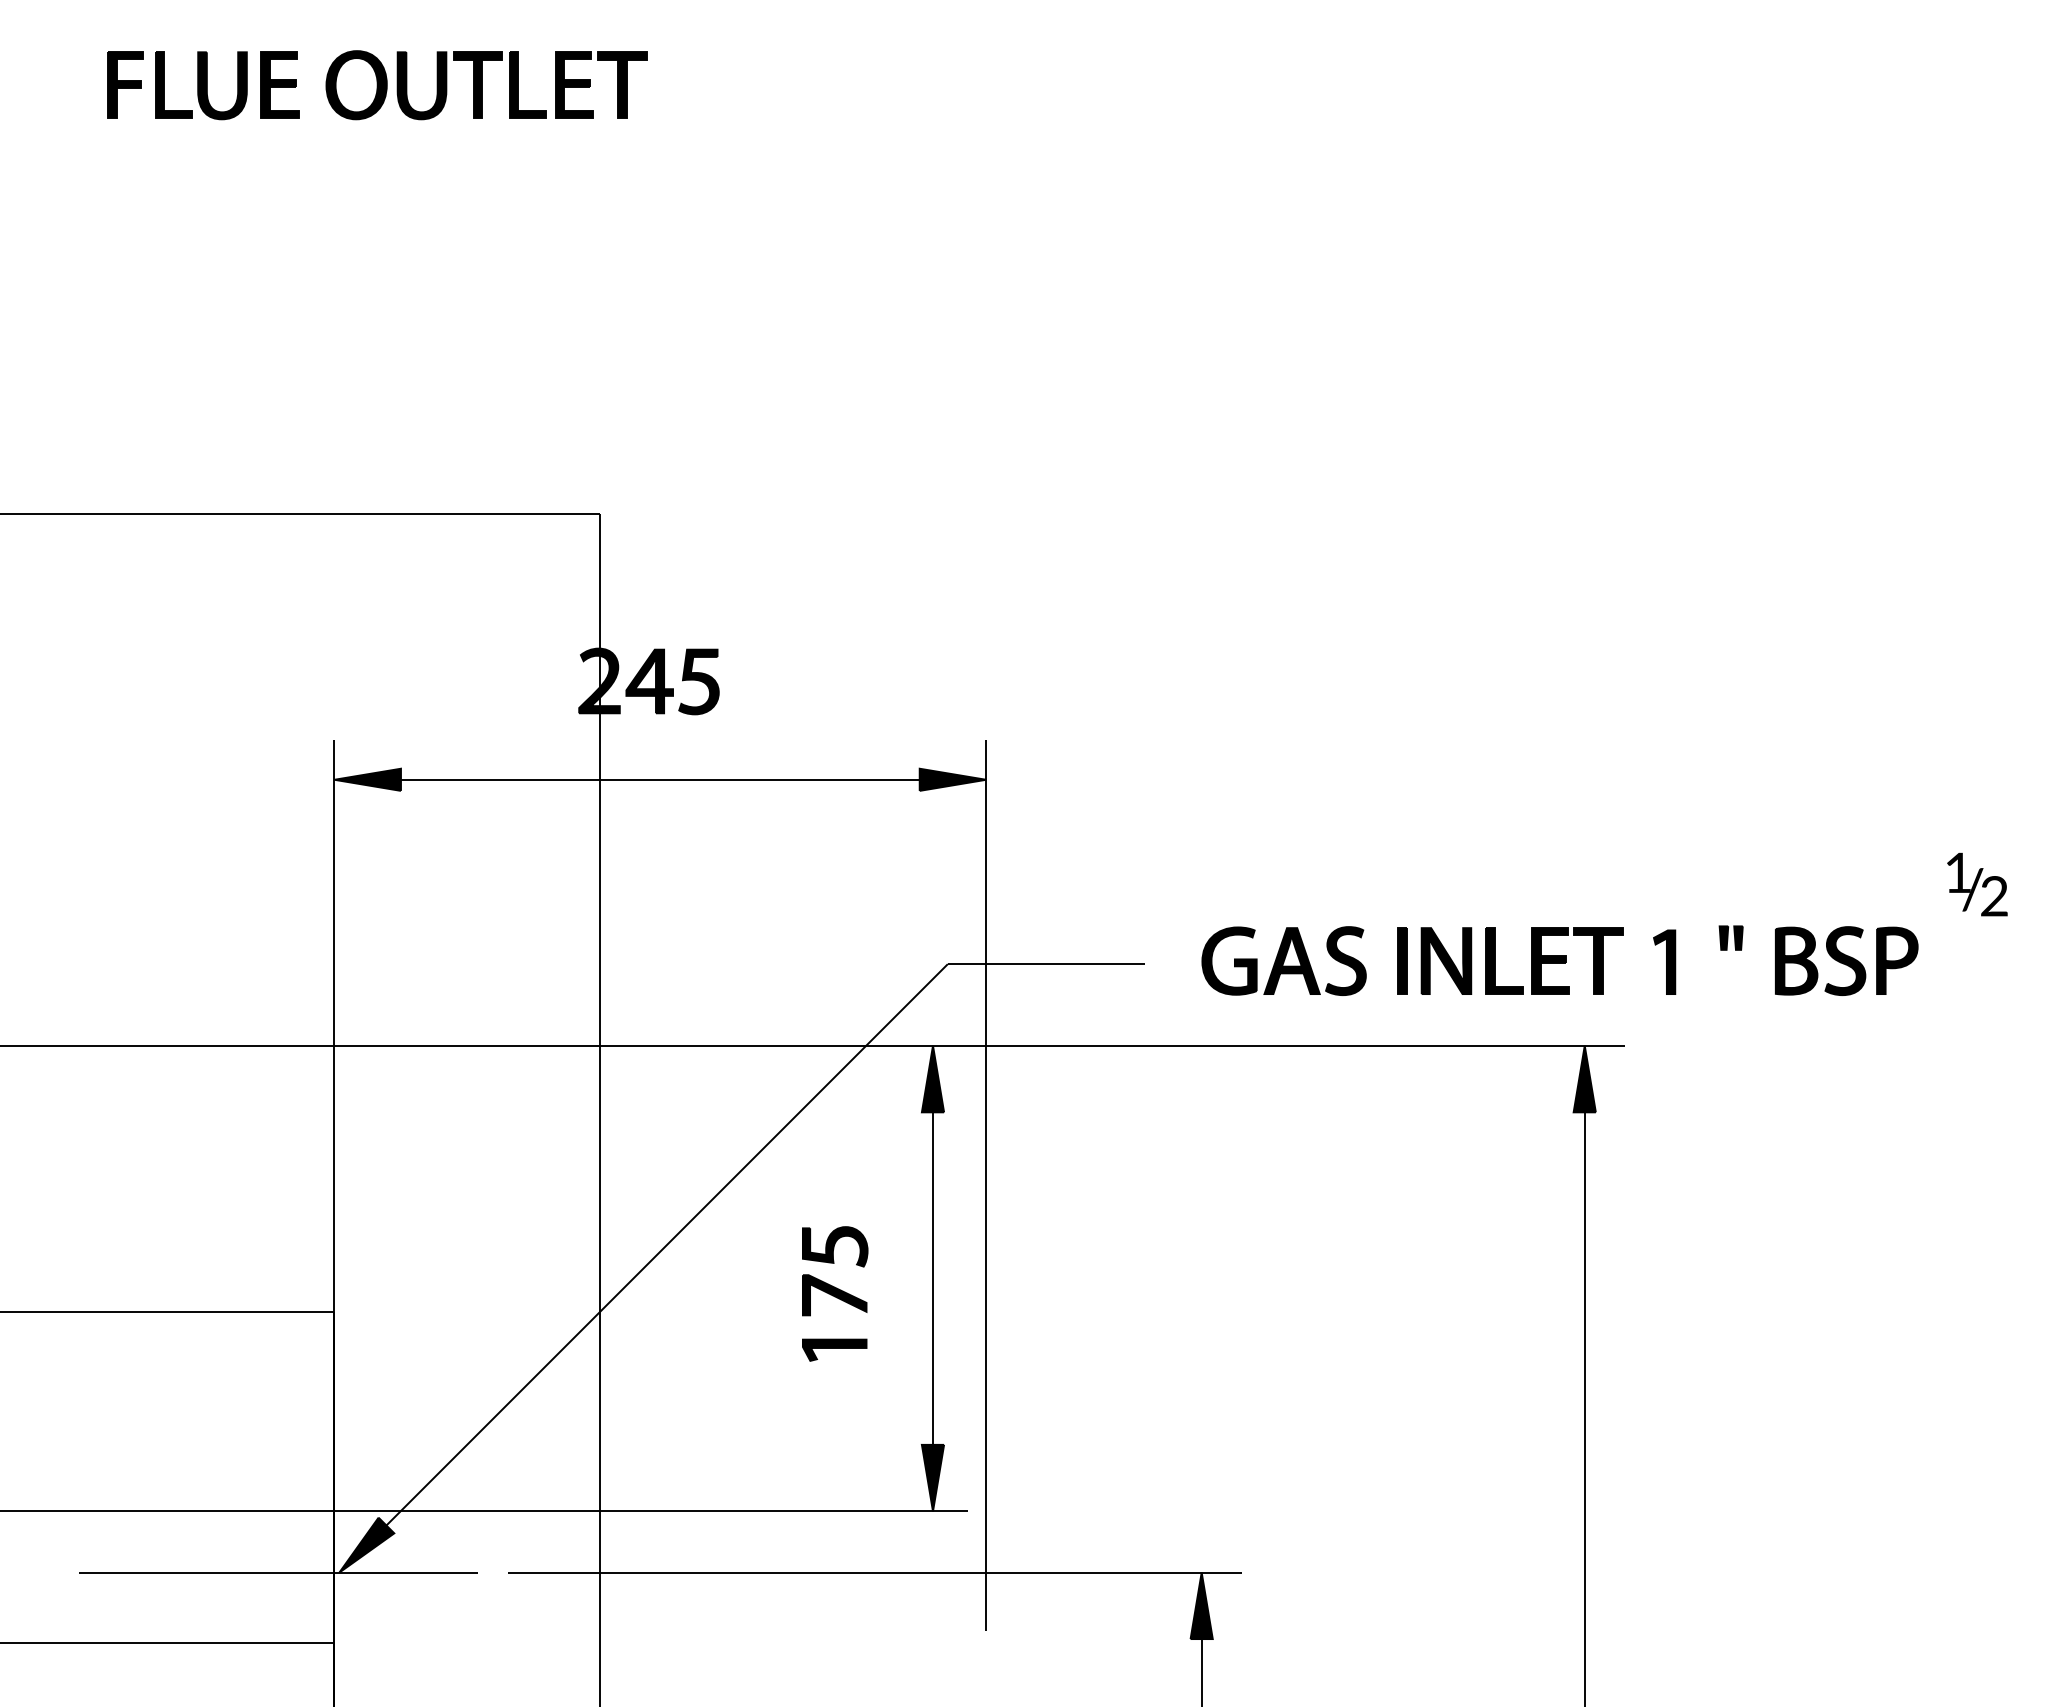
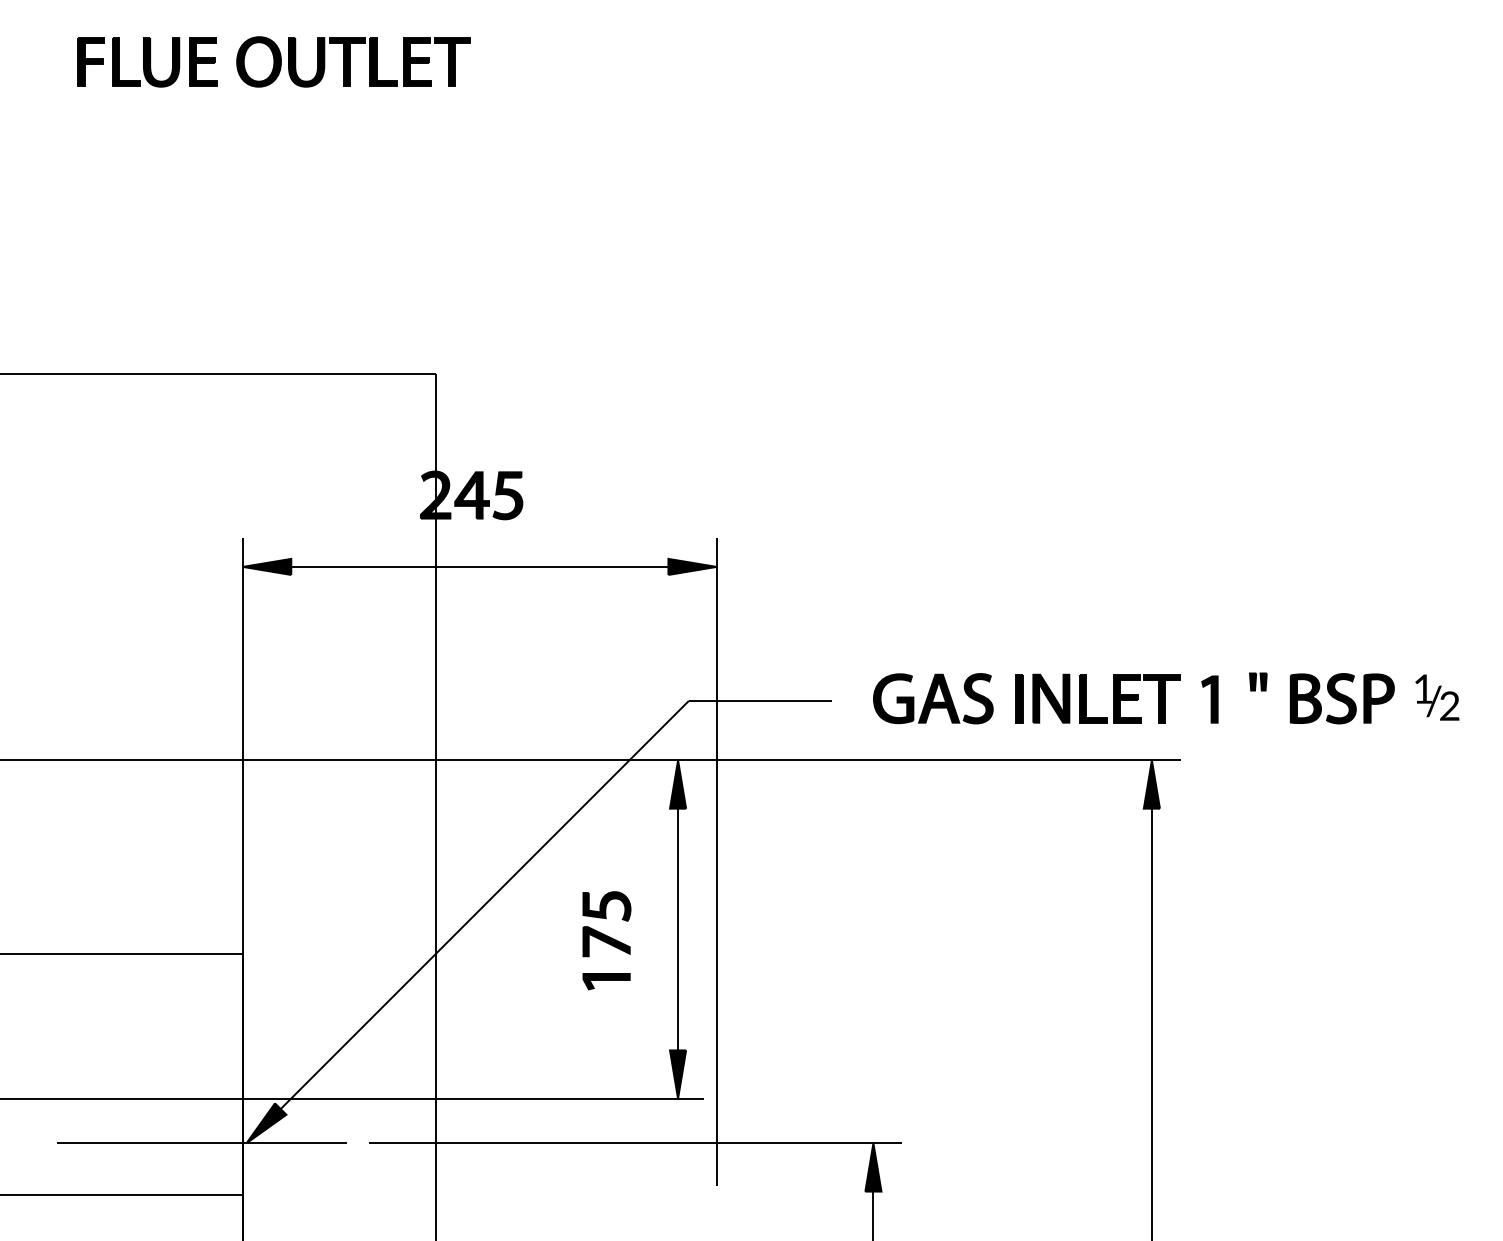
text: (1977, 884) -> (1437, 697), moved

